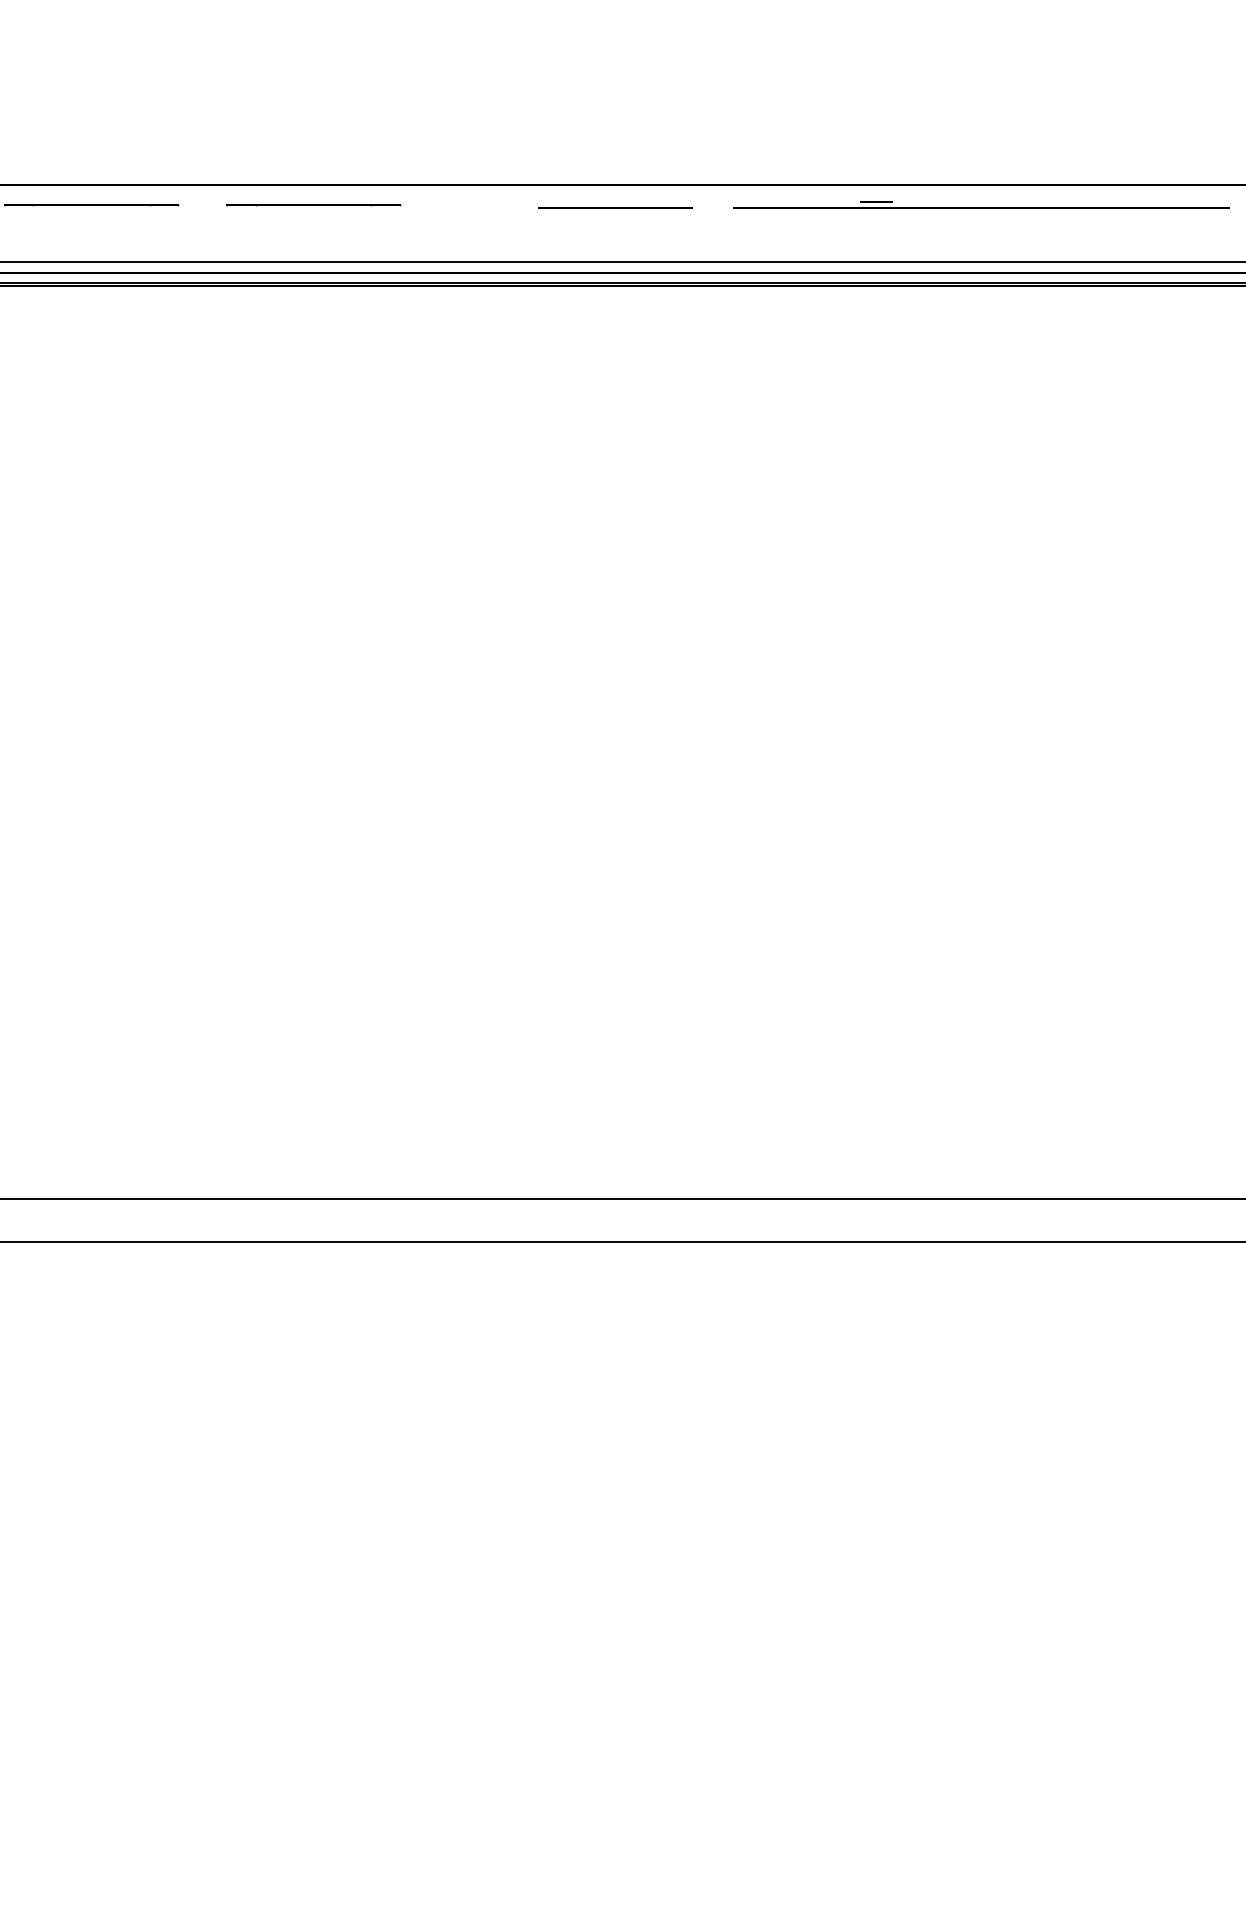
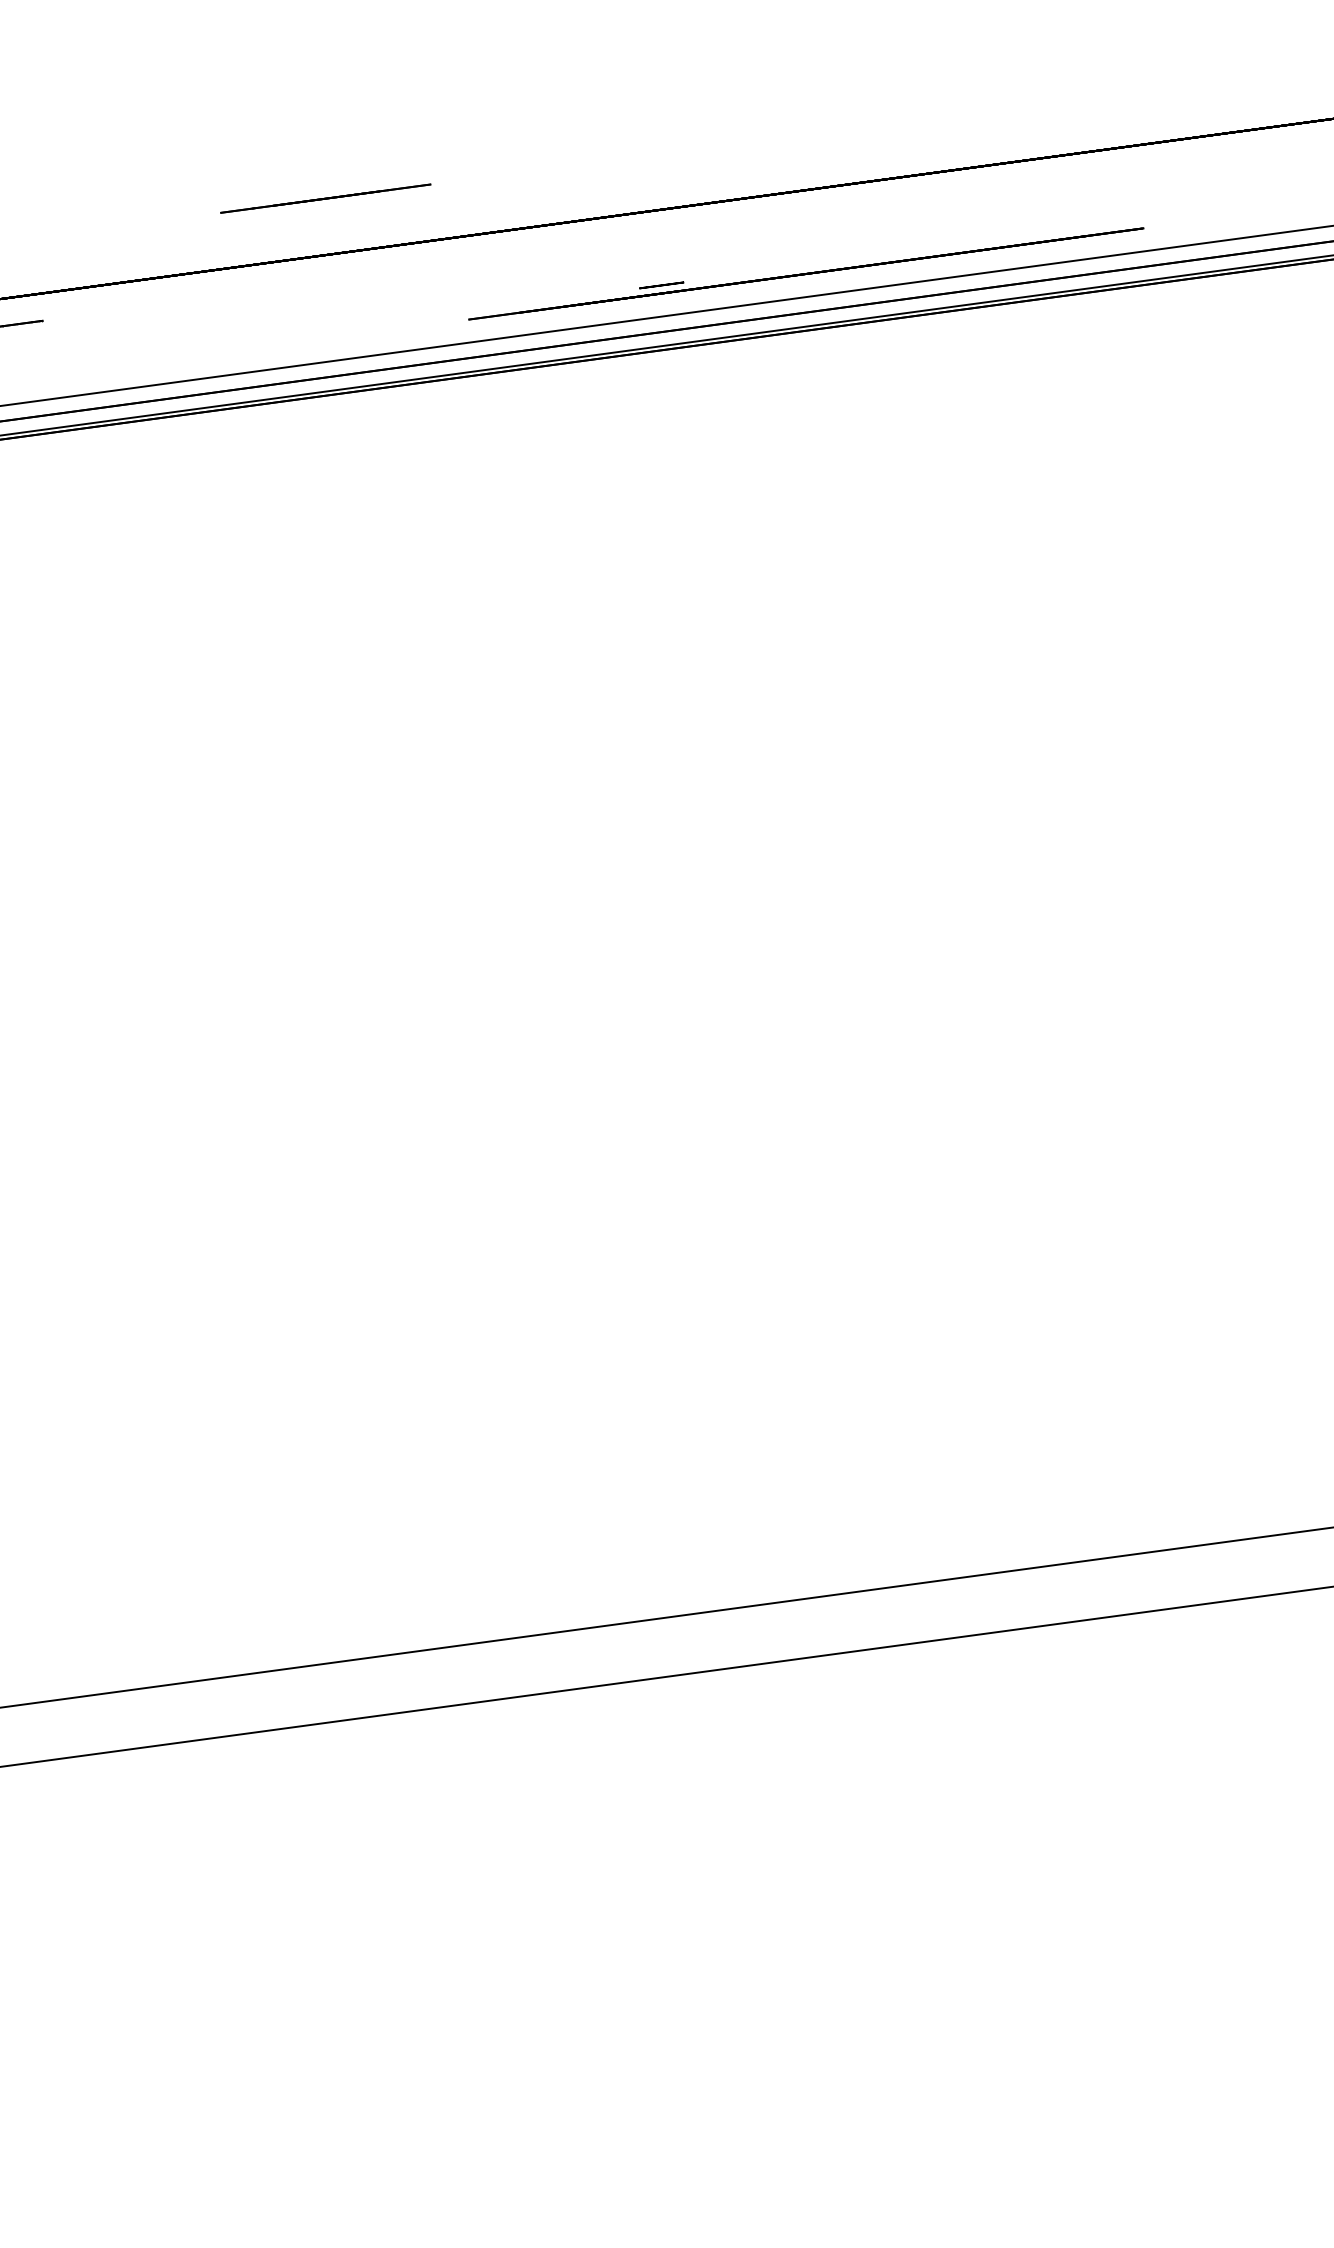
part: (981, 204) -> (805, 269), moved
line: (615, 207) -> (325, 198), moved

